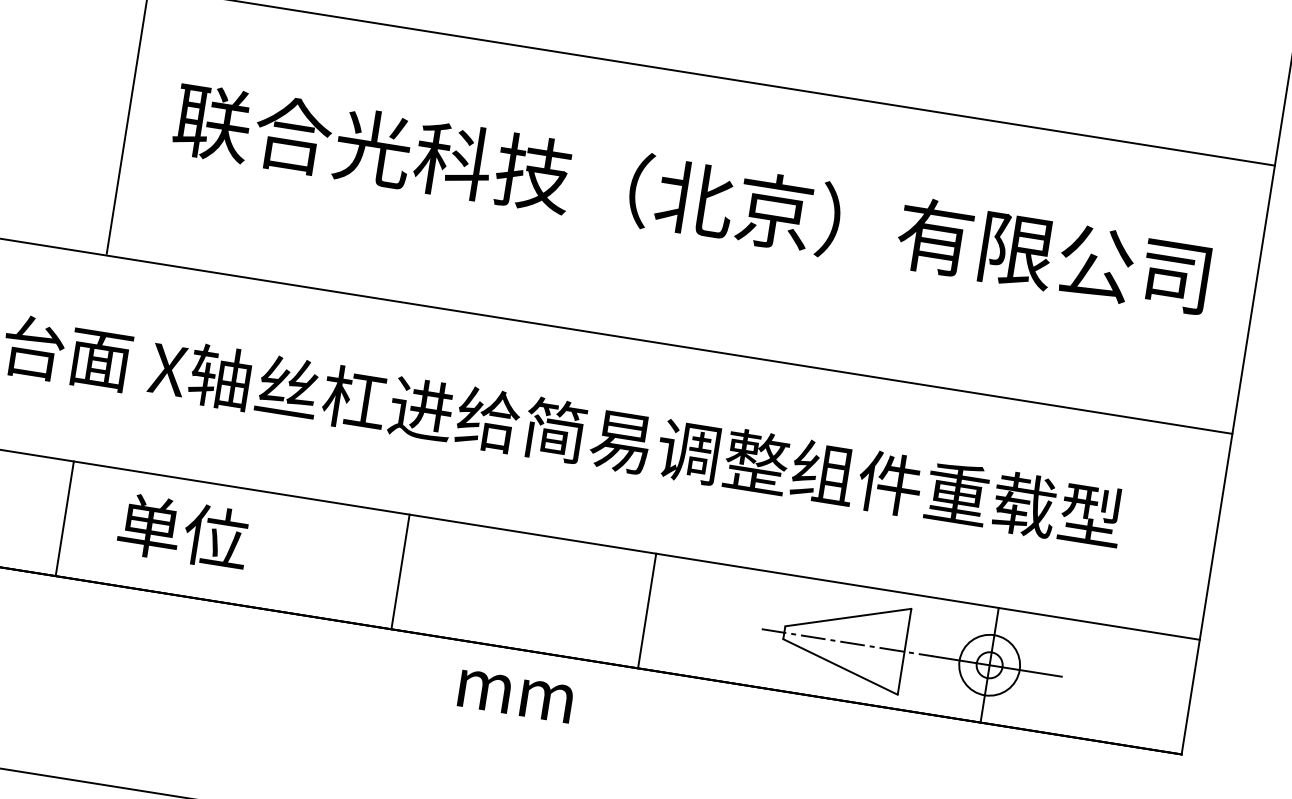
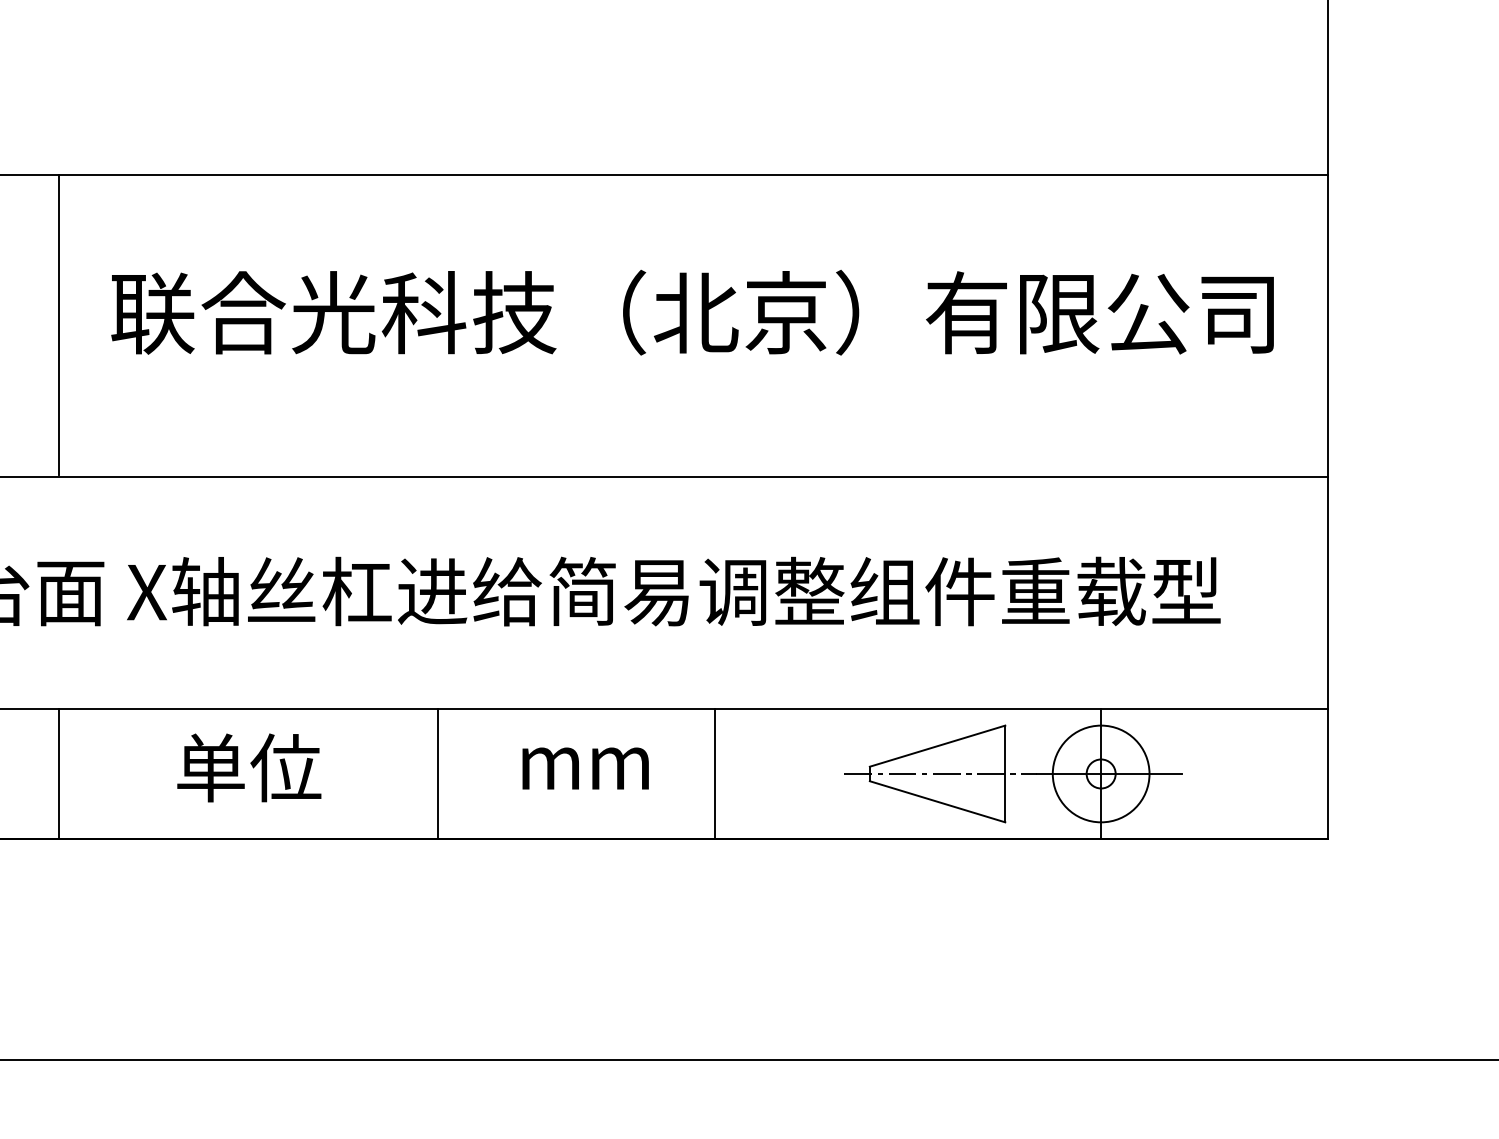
text: (183, 531) -> (249, 767), moved
circle: (989, 664) -> (1100, 773), size x1.43
text: (515, 696) -> (585, 768), moved

